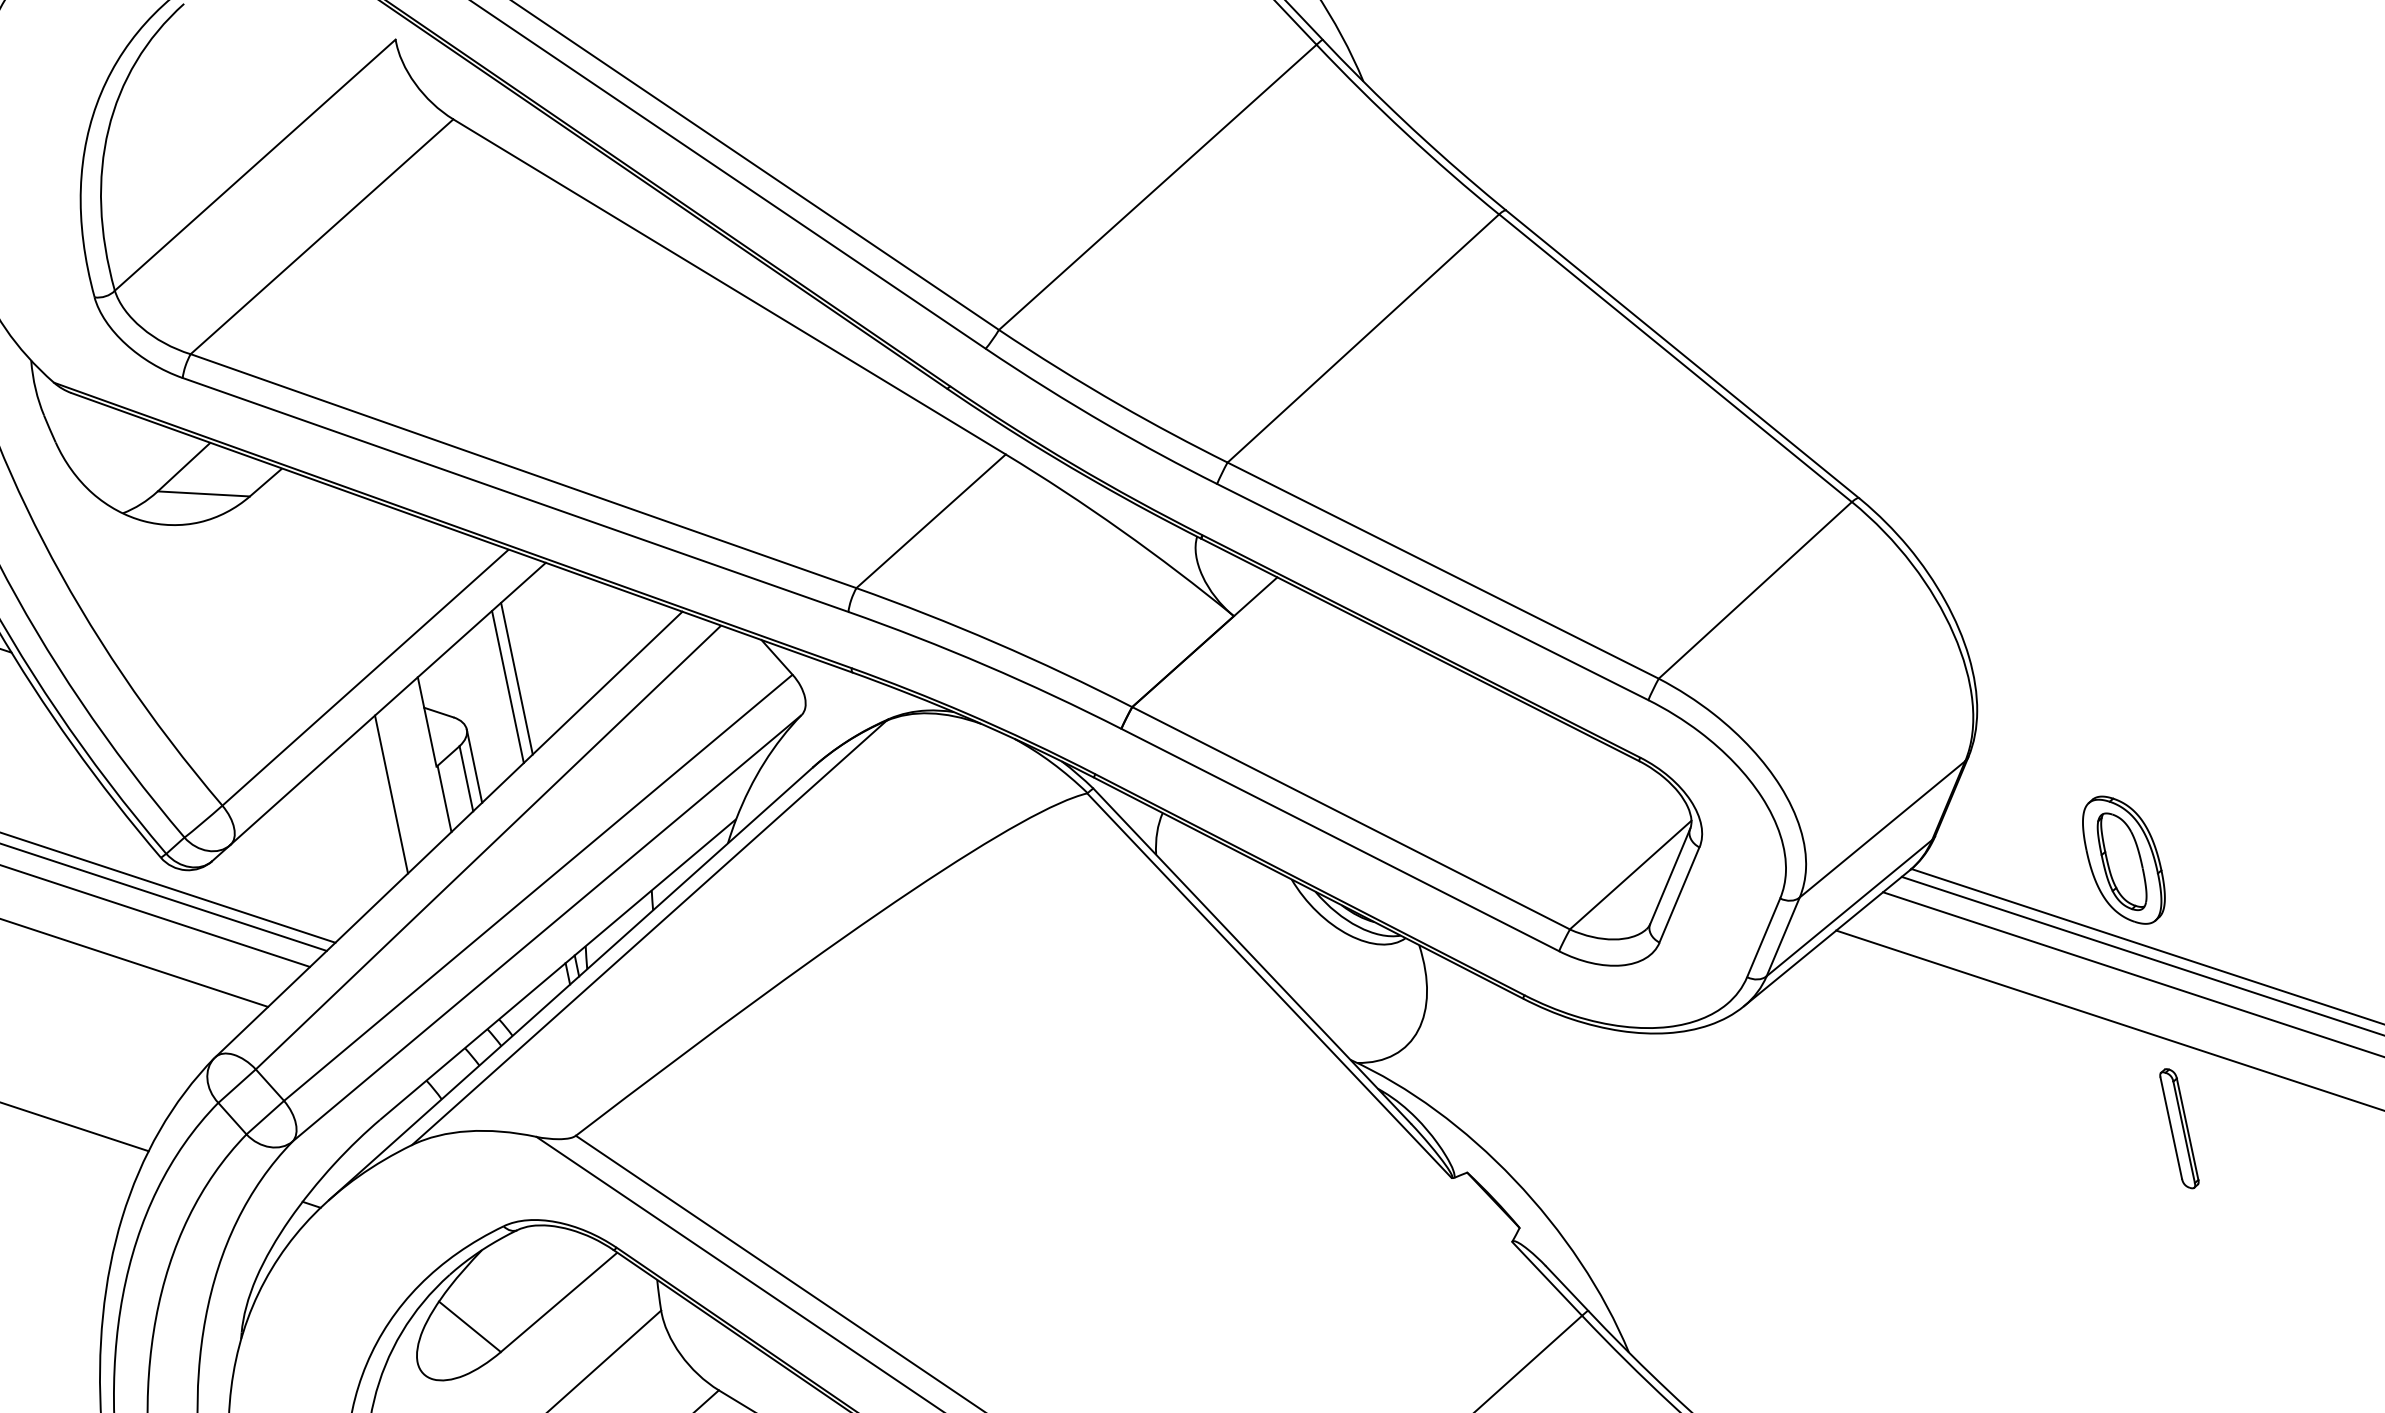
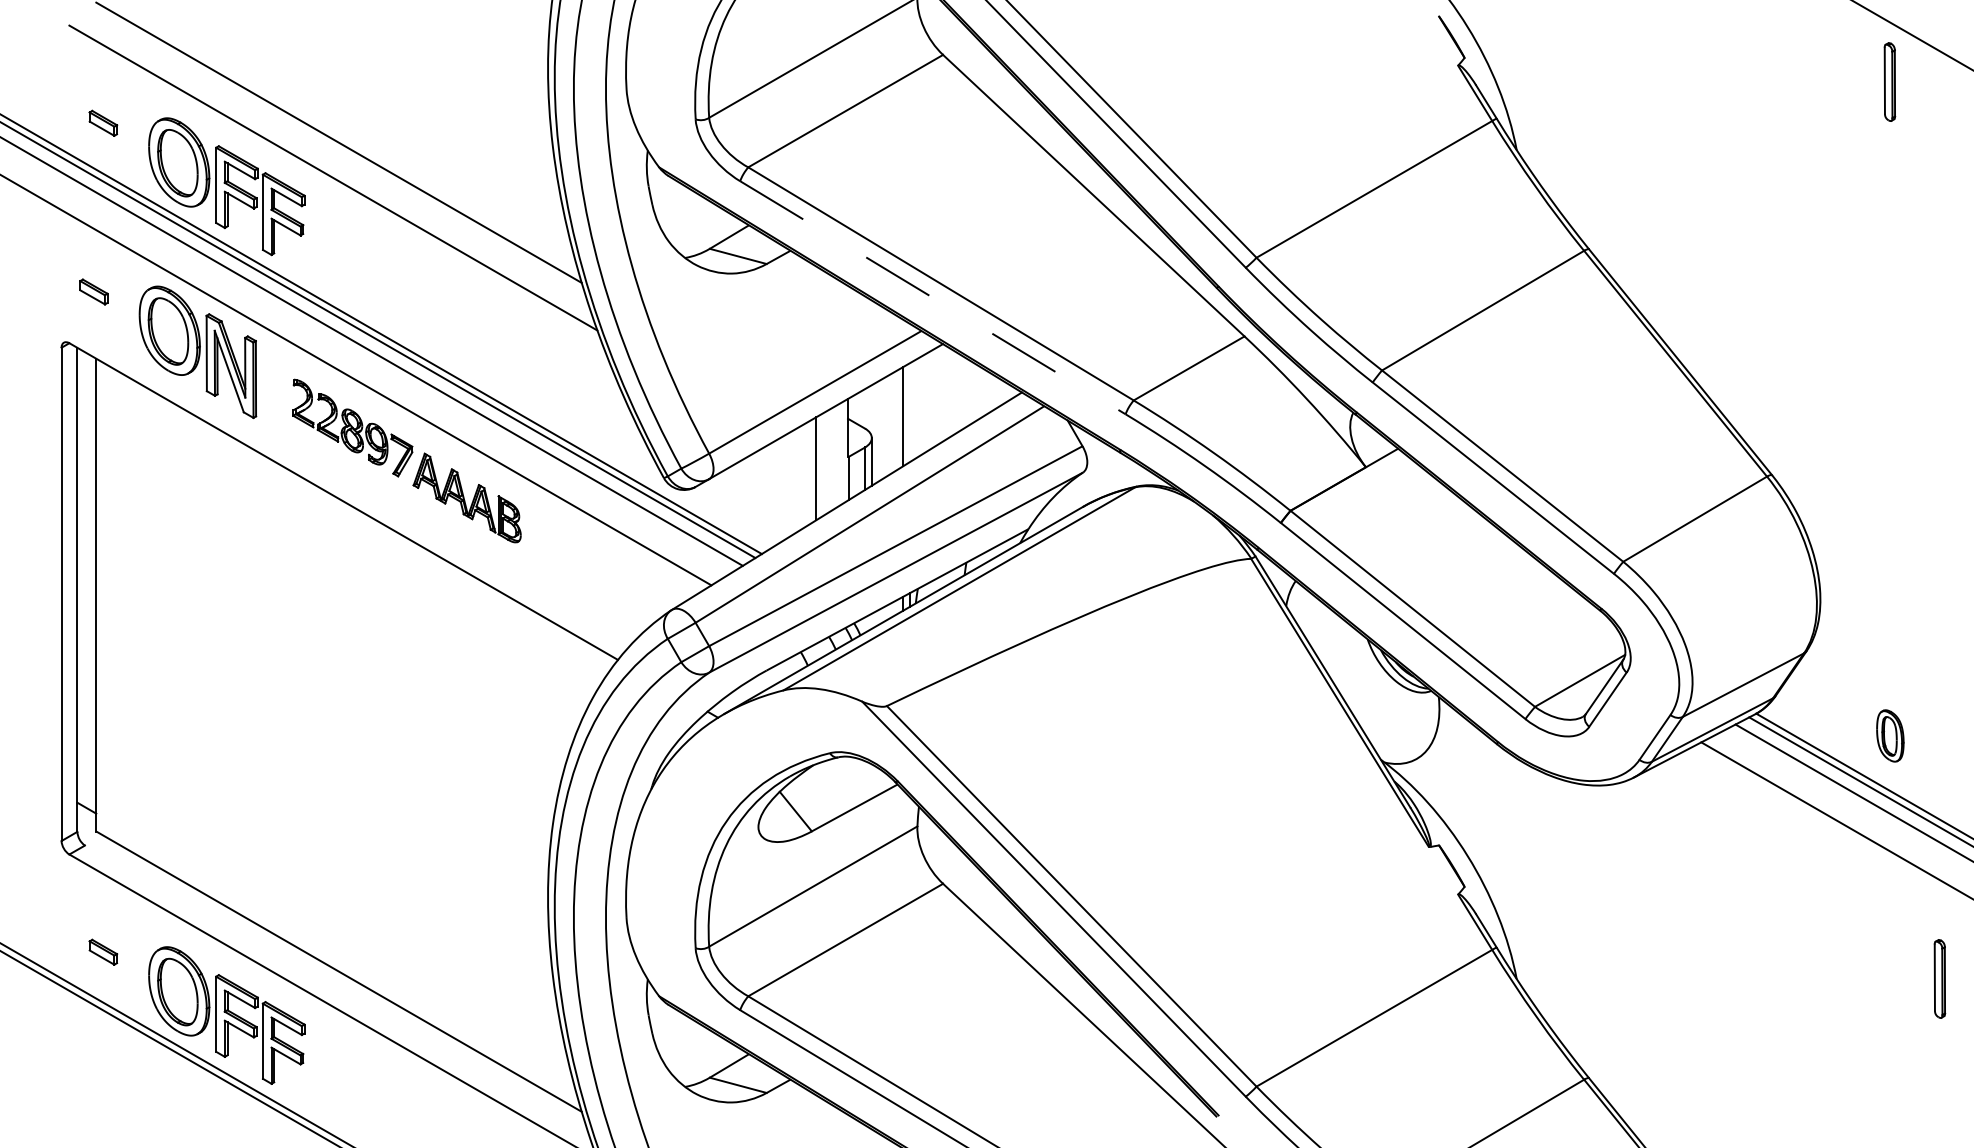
line: (516, 495) -> (933, 298), solid -> dashed
line: (516, 678) -> (909, 412), removed
part: (2124, 859) -> (1890, 735), size x0.6
part: (2178, 1128) -> (1939, 978), moved

